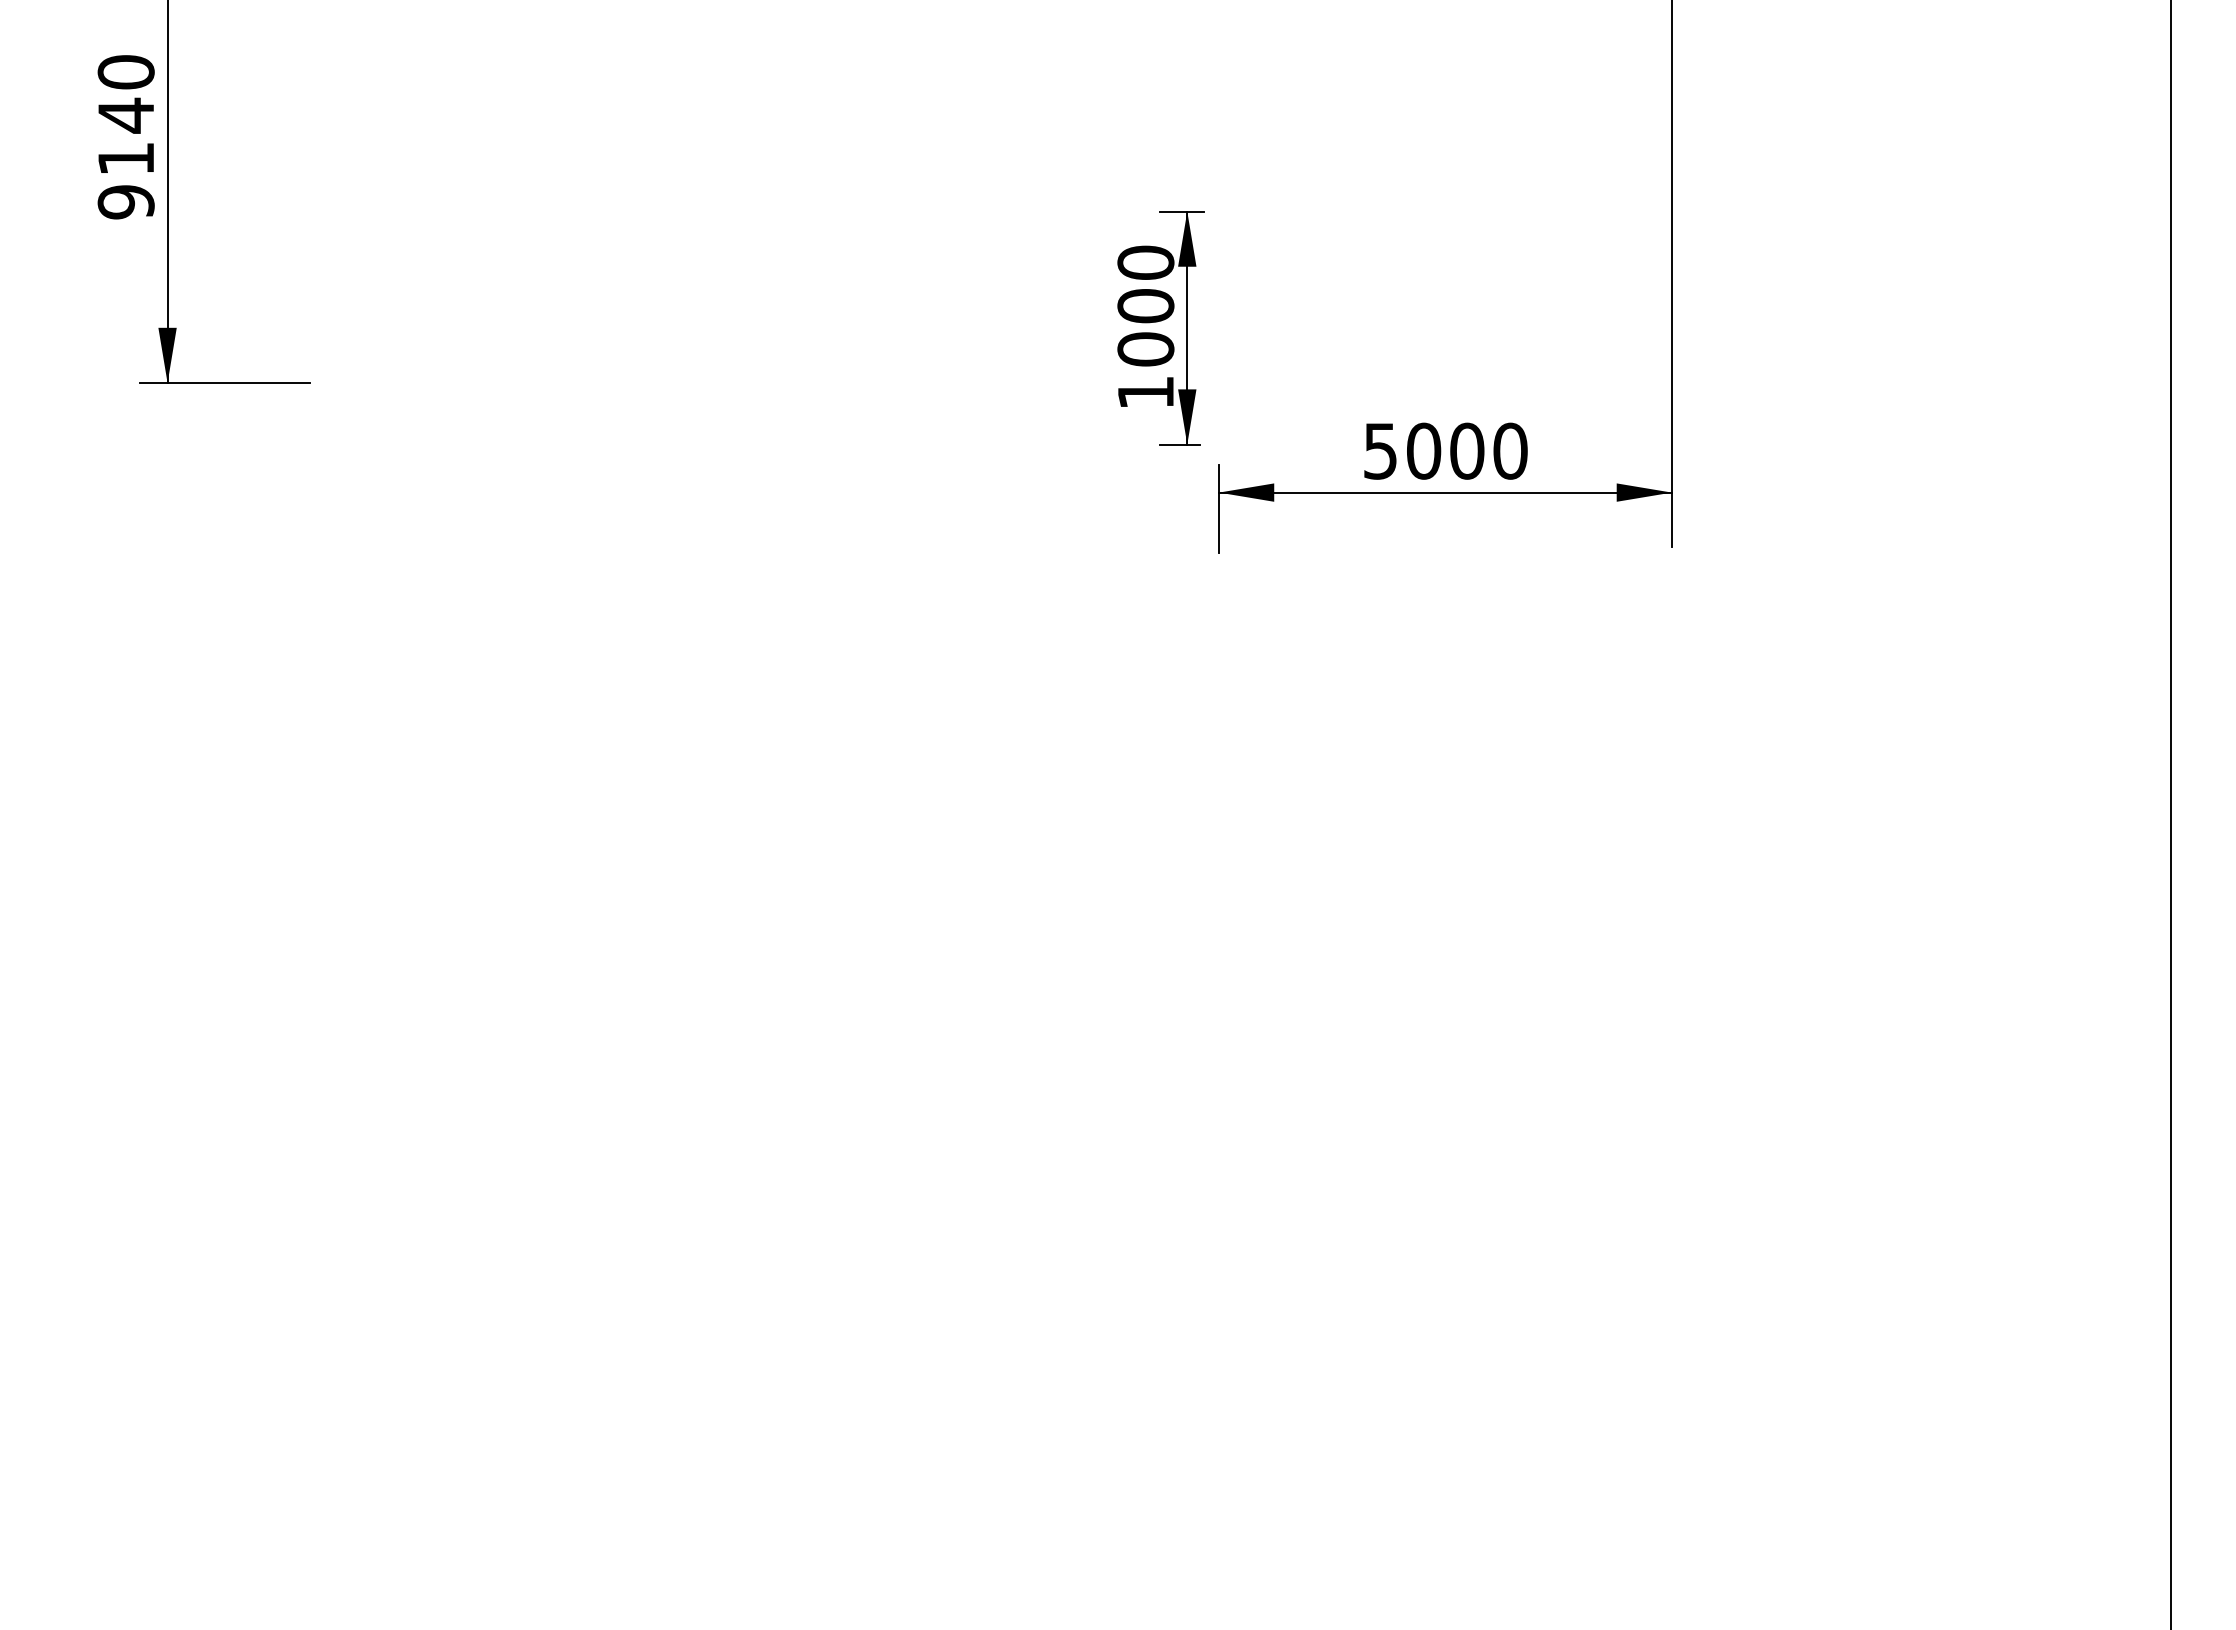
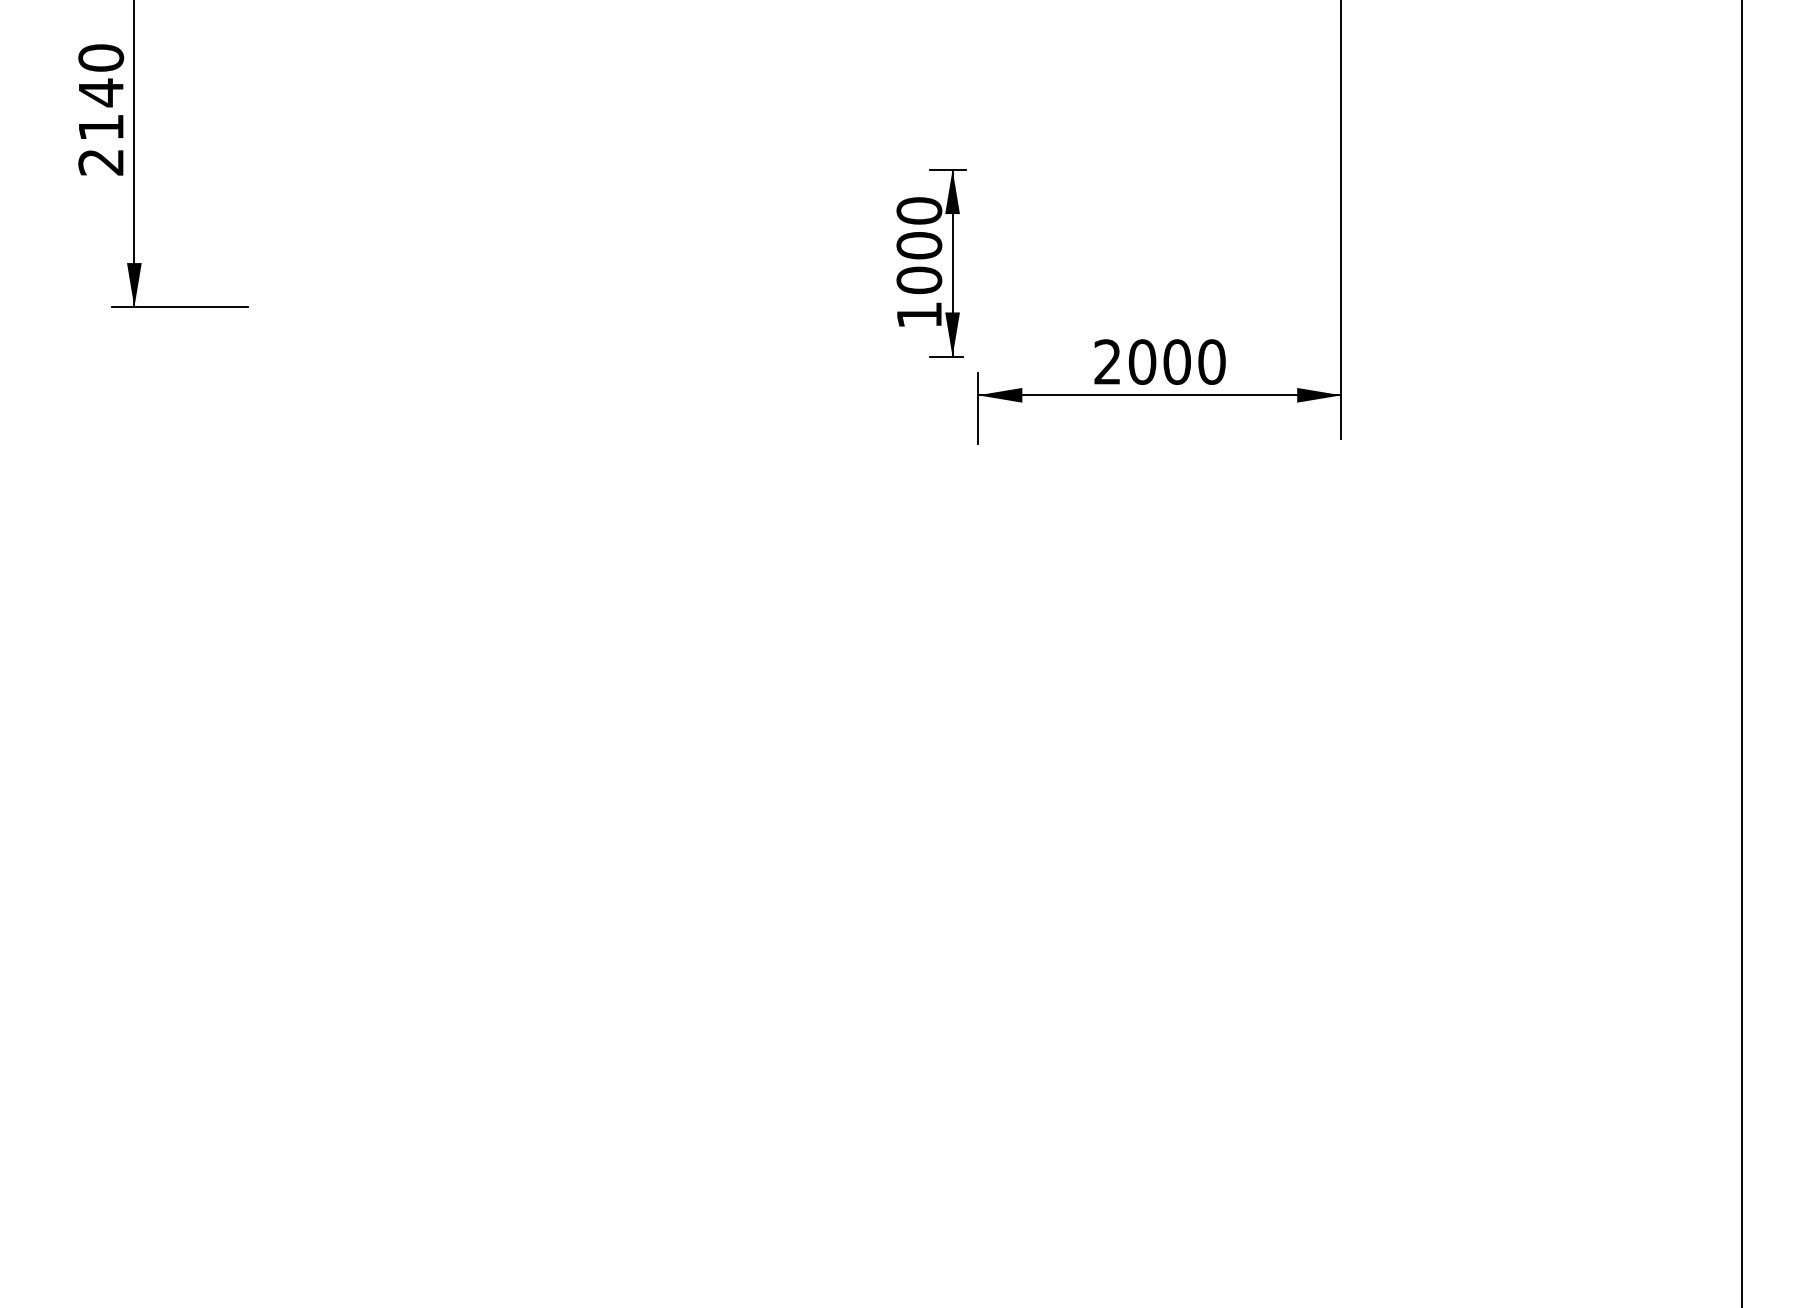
text: (125, 202) -> (100, 162), 9140 -> 2140
text: (1380, 450) -> (1107, 361), 5000 -> 2000

